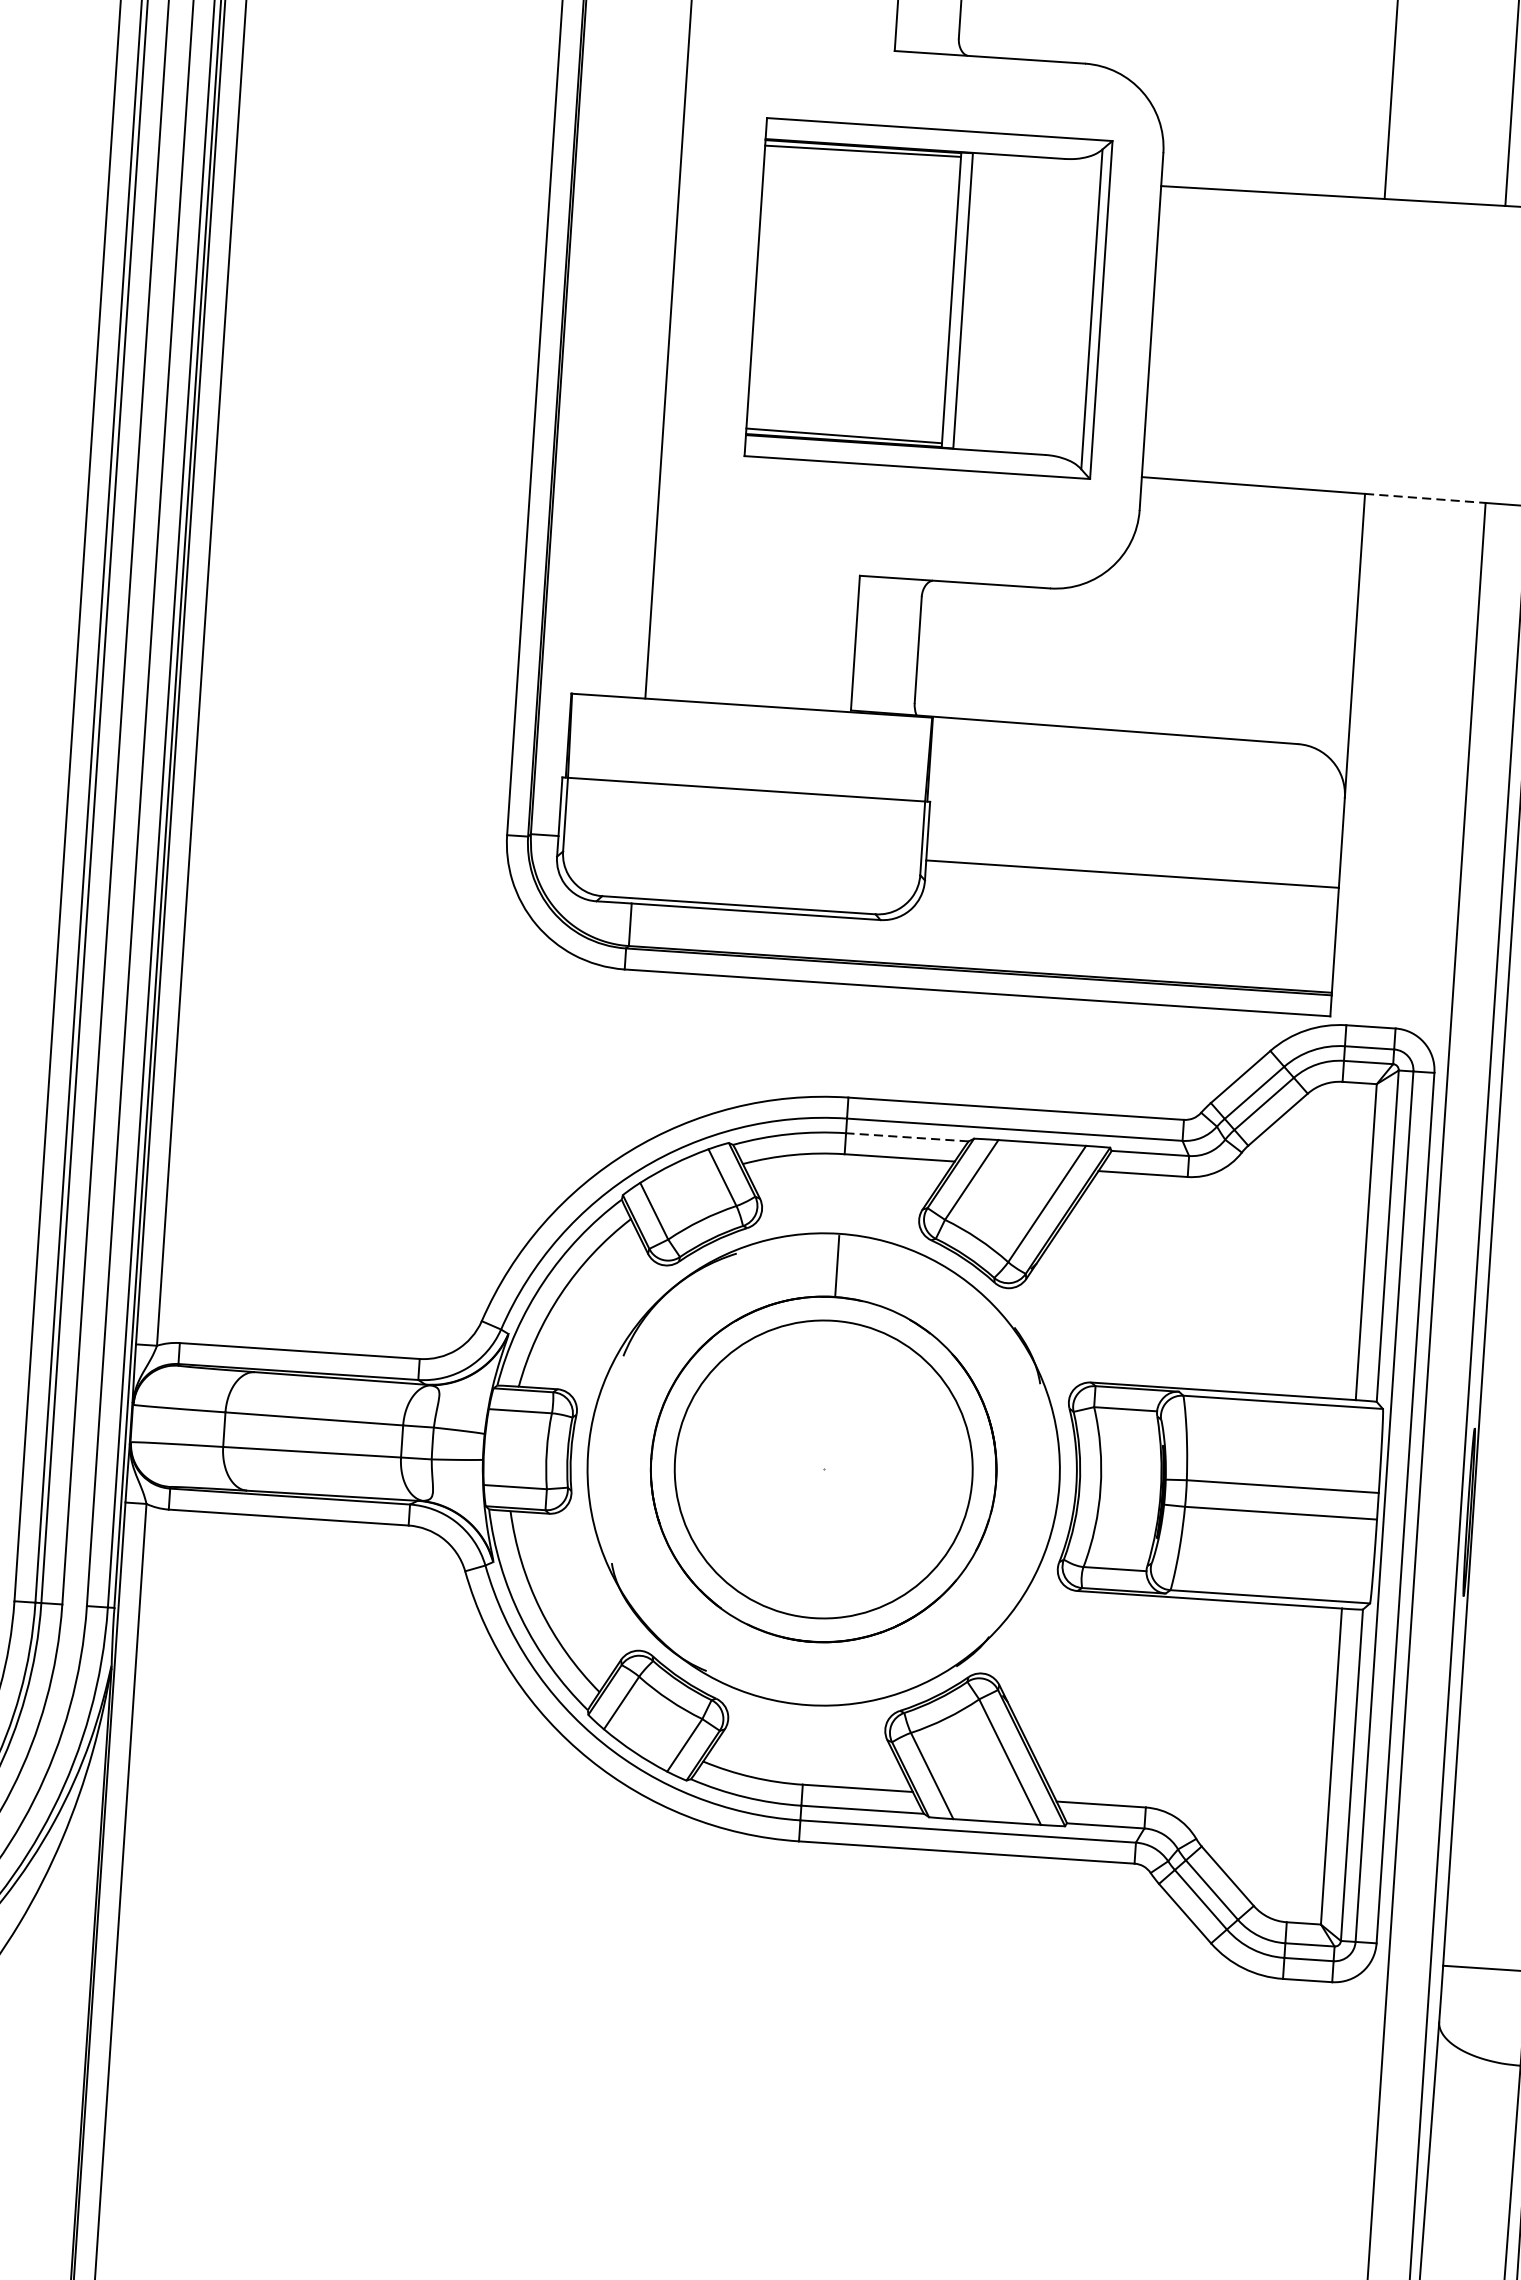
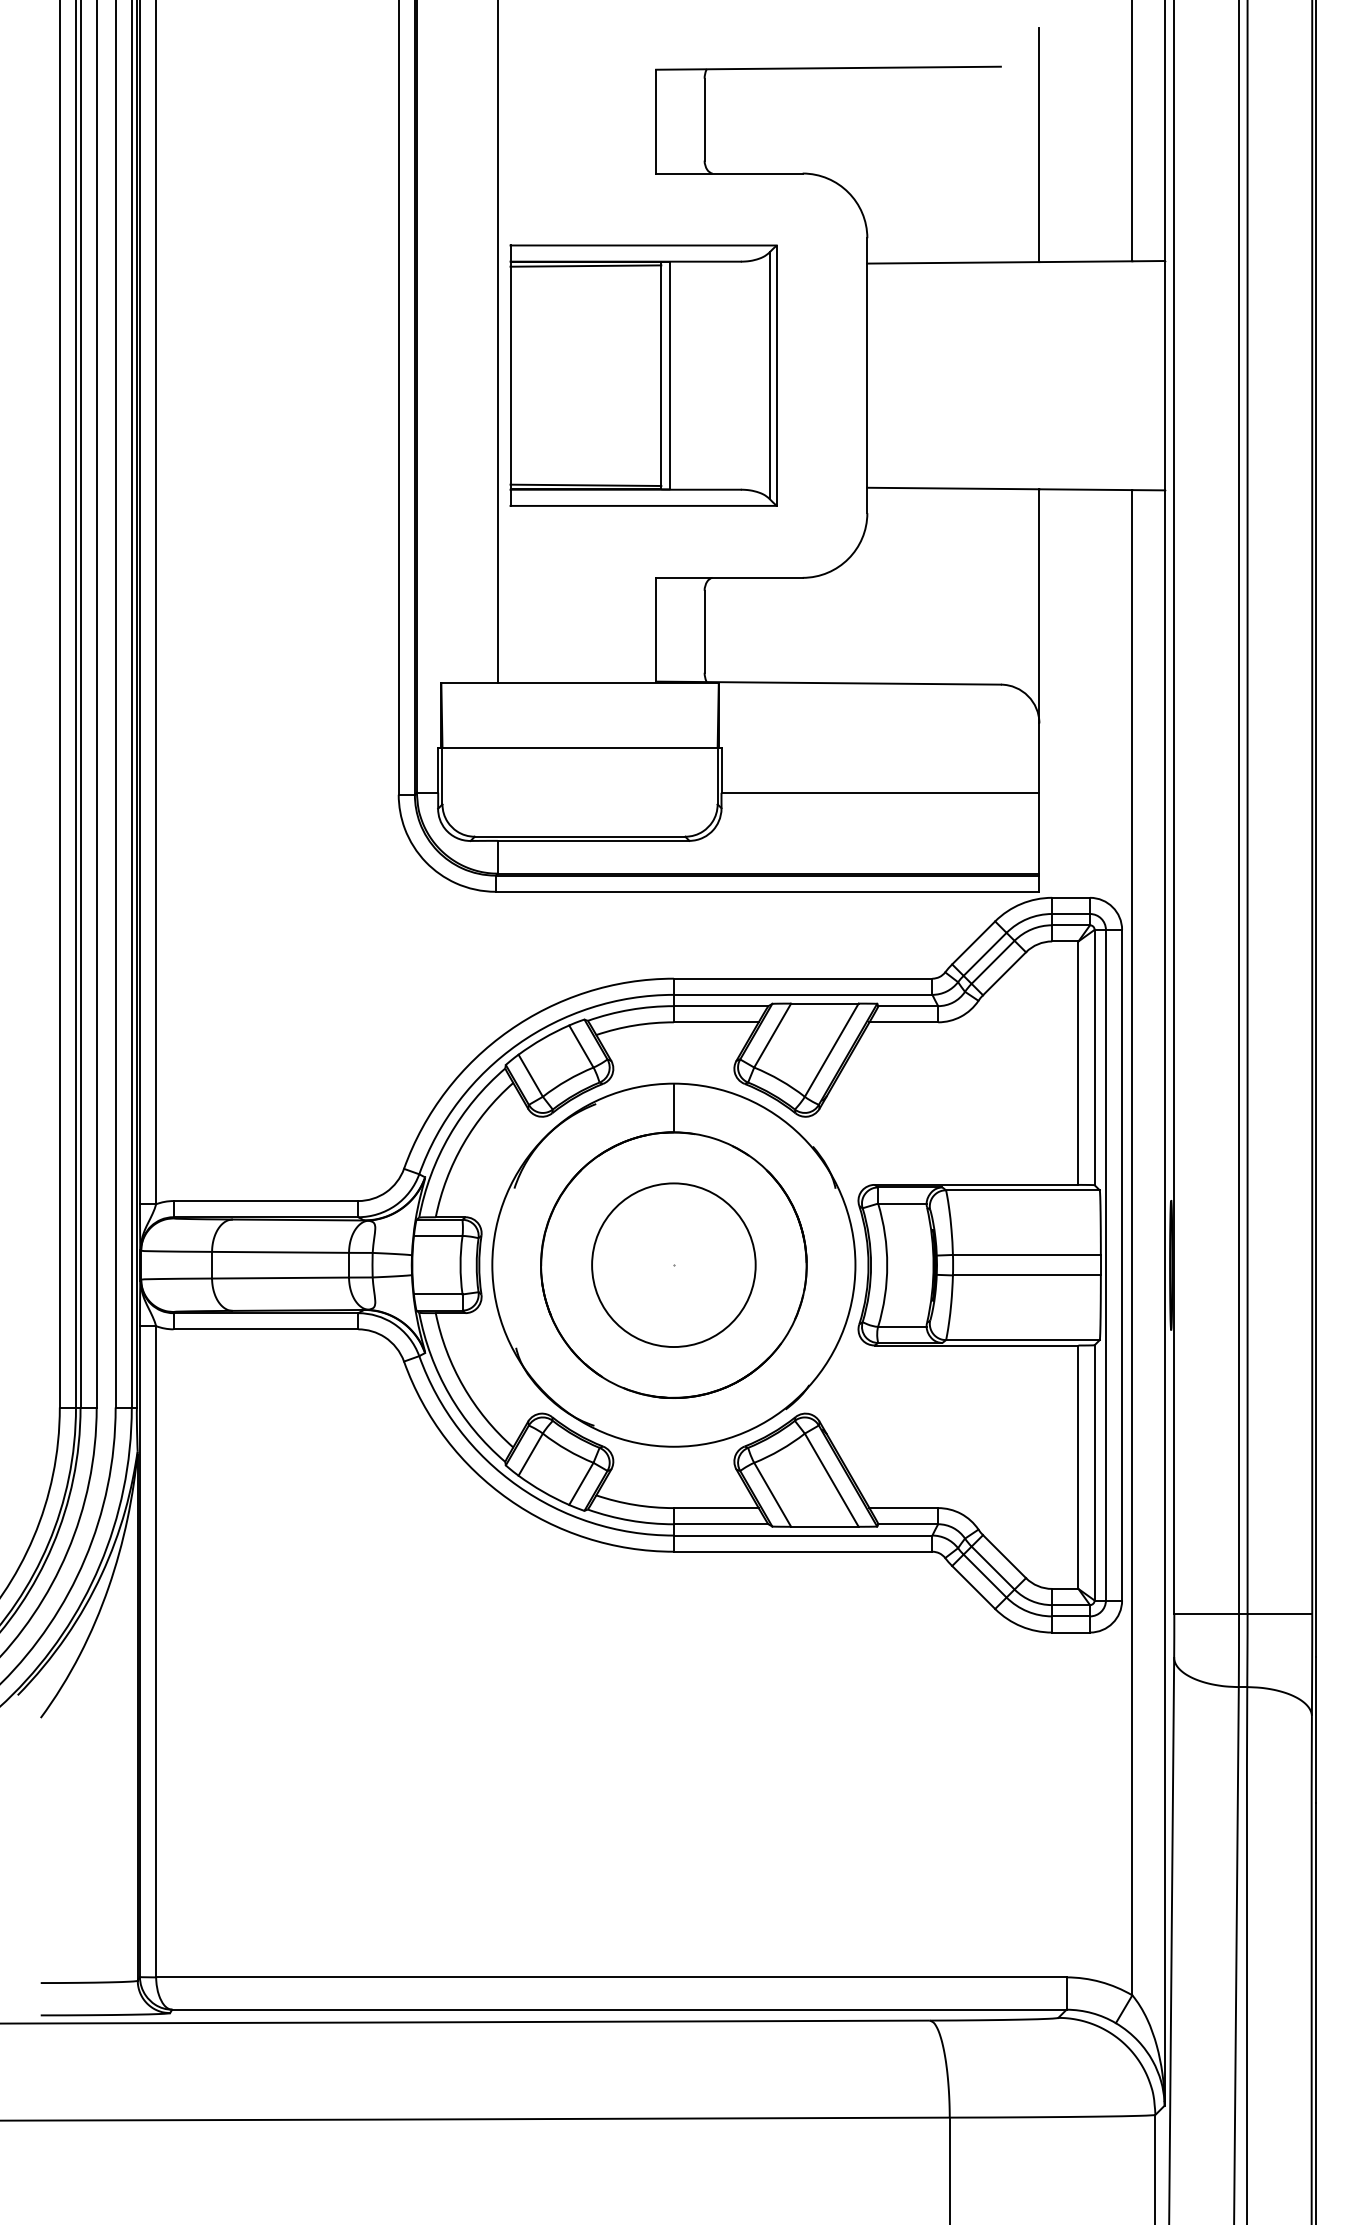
part: (928, 298) -> (643, 375), moved
line: (1426, 498) -> (1086, 489), dashed -> solid
line: (906, 1137) -> (720, 1006), dashed -> solid
circle: (823, 1469) -> (673, 1265), size x0.71

